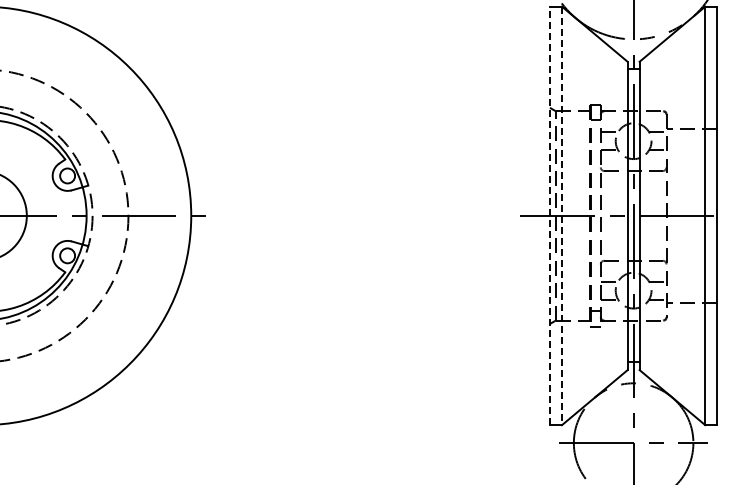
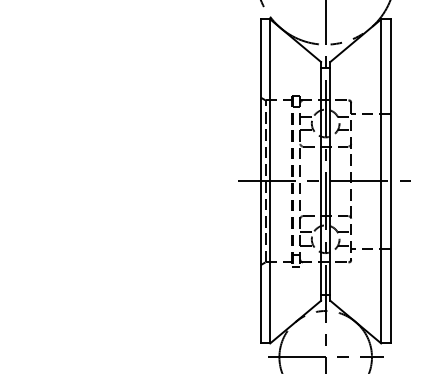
line: (549, 215) -> (260, 181), dashed -> solid
line: (562, 216) -> (270, 181), dashed -> solid

